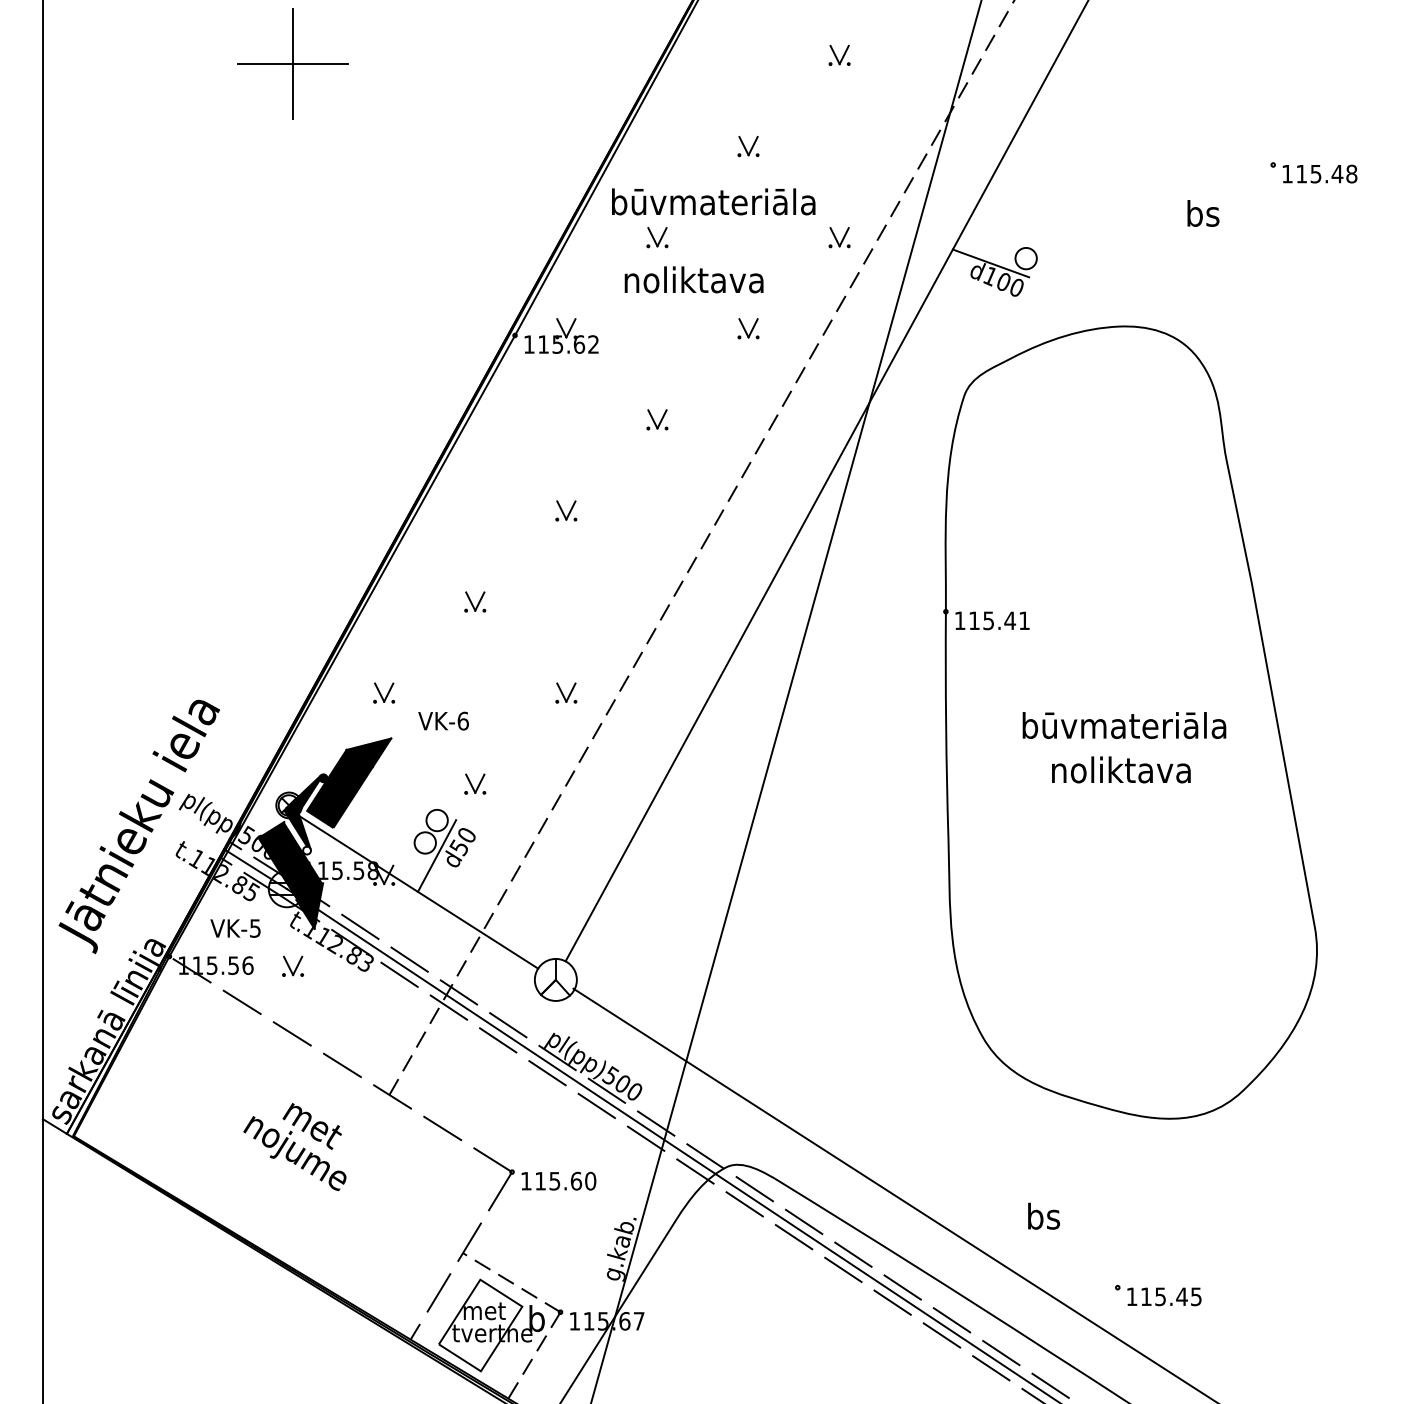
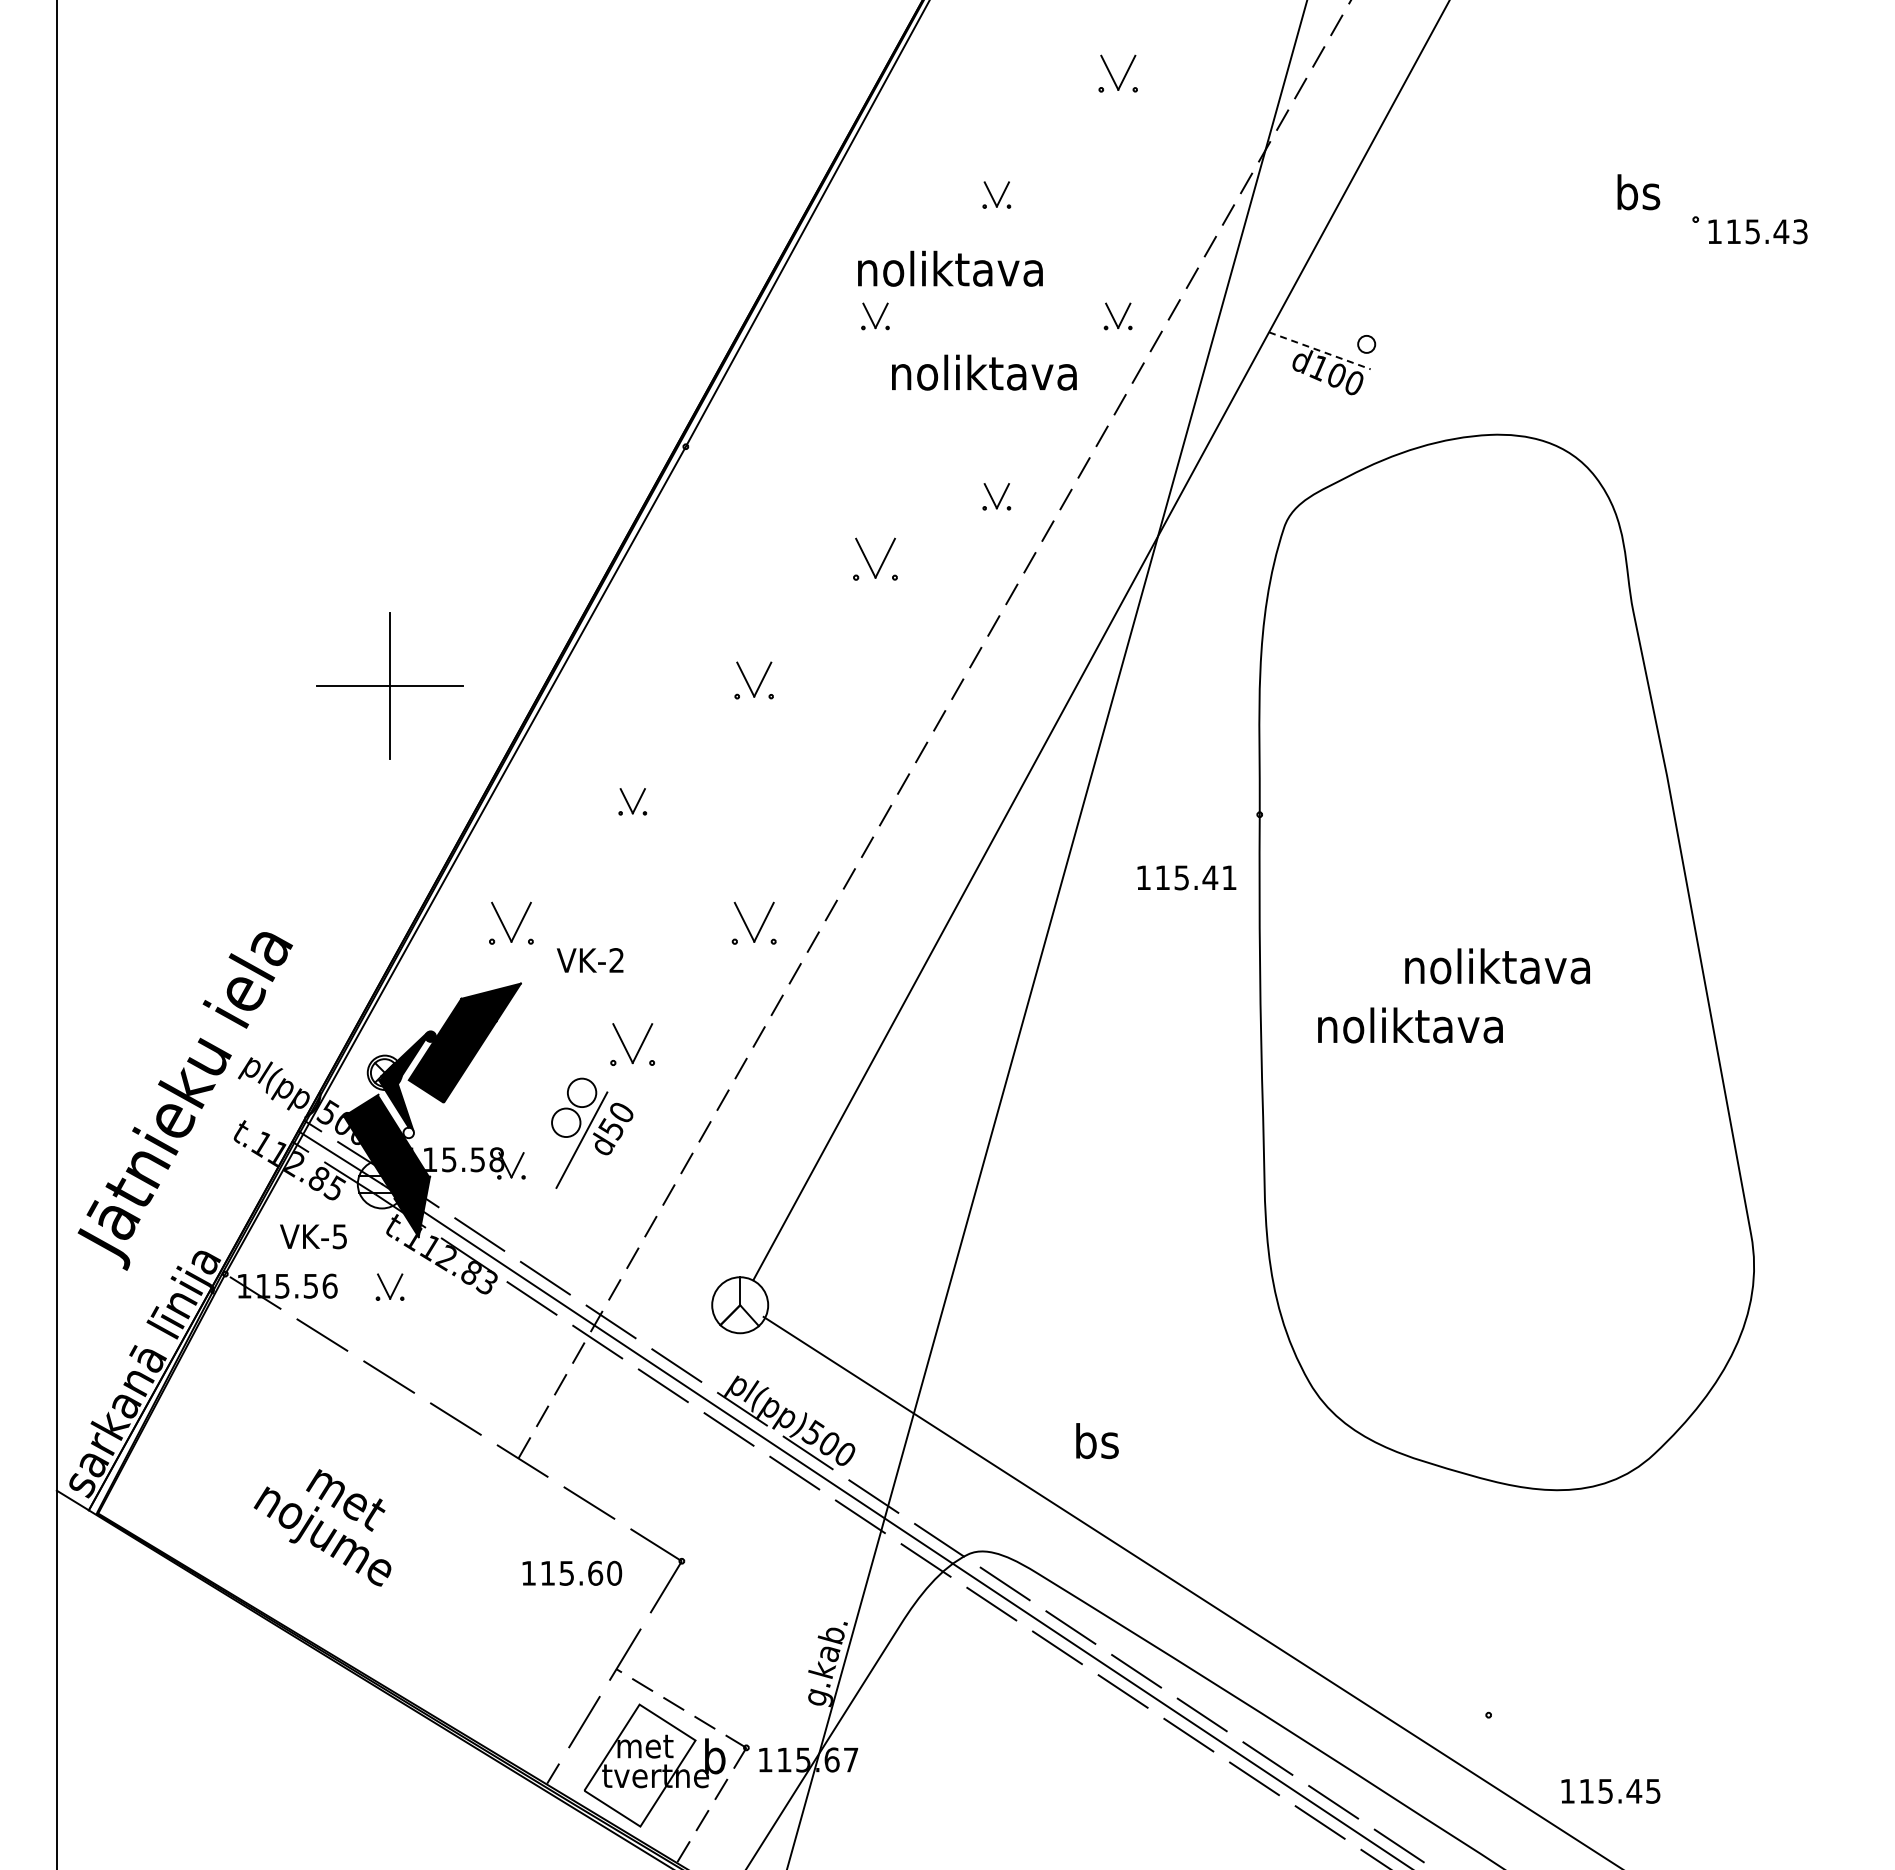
part: (839, 55) -> (1117, 73), size x1.4
part: (292, 63) -> (389, 685), moved
text: (1351, 173) -> (1800, 231), 115.48 -> 115.43
text: (713, 201) -> (950, 268), būvmateriāla -> noliktava
text: (1203, 213) -> (1638, 192), moved
circle: (1026, 258) -> (1366, 344), size x0.6
line: (991, 263) -> (1320, 350), solid -> dashed
text: (694, 279) -> (984, 372), moved
part: (748, 328) -> (996, 496), moved
part: (561, 336) -> (747, 447), removed
part: (657, 419) -> (875, 558), size x1.6
part: (565, 510) -> (753, 680), size x1.4
text: (992, 620) -> (1186, 877), moved
part: (384, 692) -> (511, 922), size x1.6
part: (565, 692) -> (753, 922), size x1.6
text: (463, 721) -> (616, 960), VK-6 -> VK-2
text: (1124, 725) -> (1497, 966), būvmateriāla -> noliktava
text: (1121, 769) -> (1410, 1025), moved
part: (475, 784) -> (632, 1044), size x1.6
line: (417, 891) -> (556, 1187), removed
text: (294, 1146) -> (322, 1527), moved
text: (559, 1180) -> (572, 1572), moved
text: (1044, 1216) -> (1097, 1441), moved
text: (1164, 1296) -> (1610, 1791), moved

